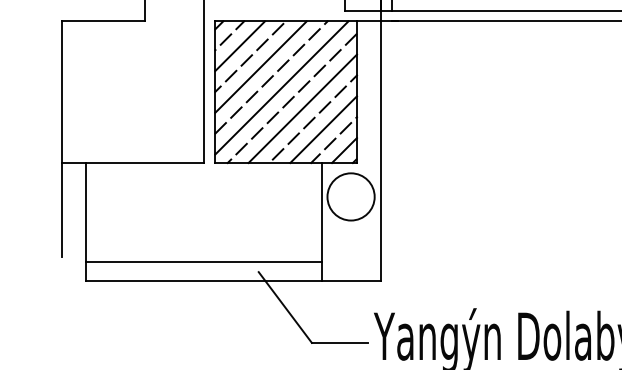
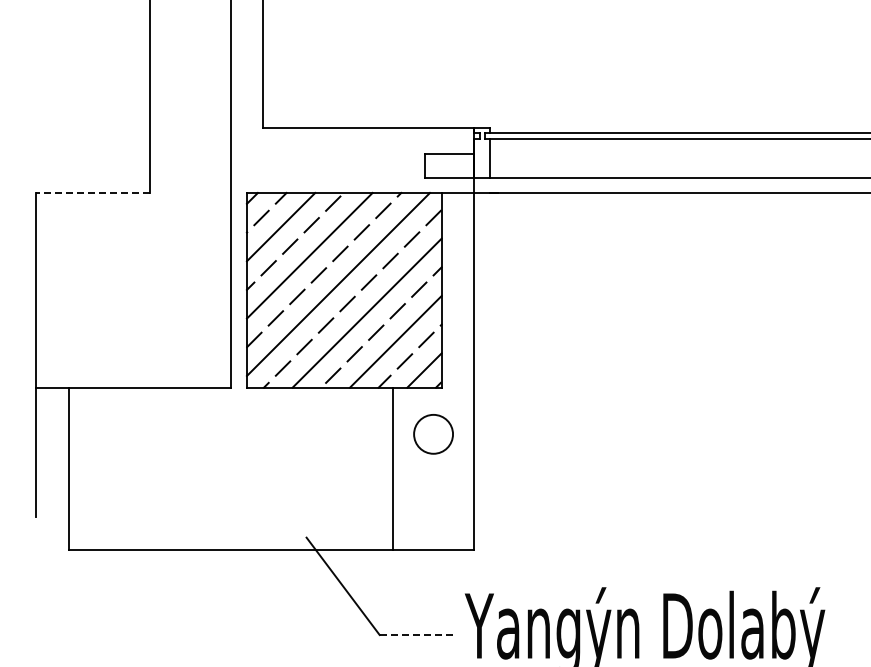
line: (102, 21) -> (92, 192), solid -> dashed
circle: (351, 196) -> (433, 433), size x0.6
line: (203, 261) -> (230, 523), removed
line: (340, 343) -> (418, 635), solid -> dashed

